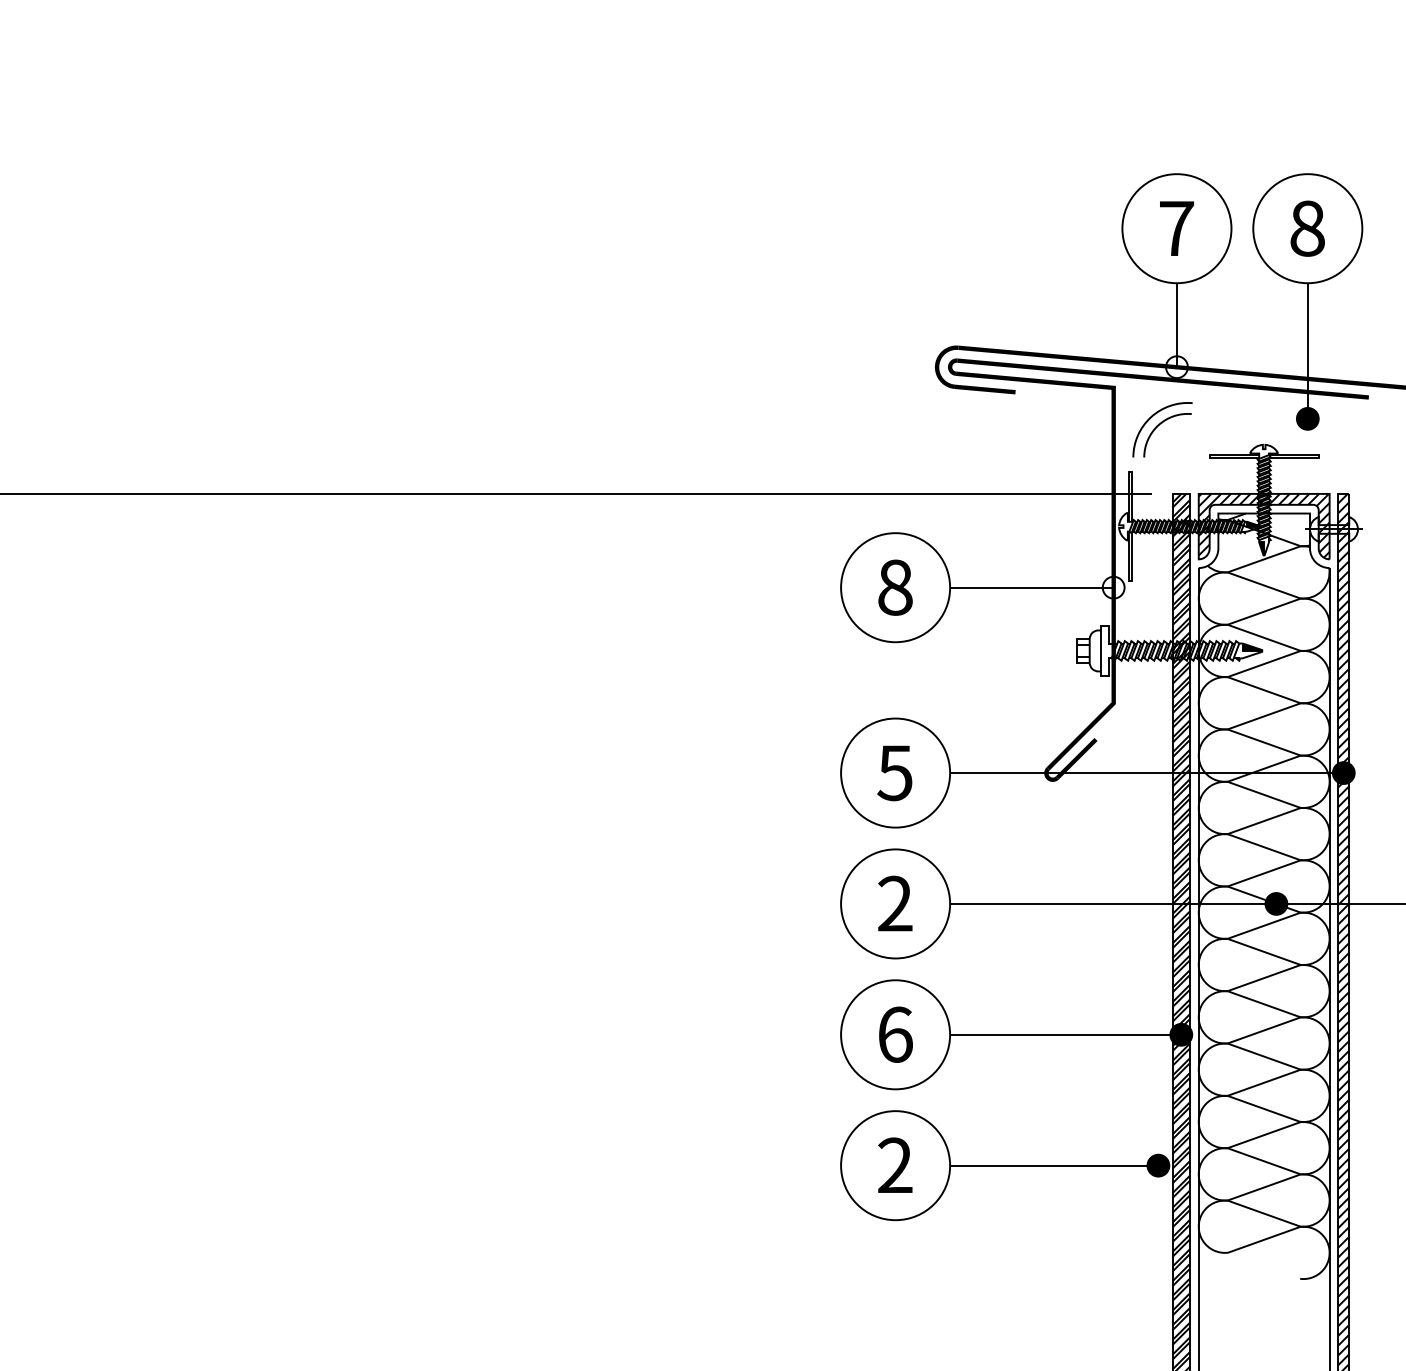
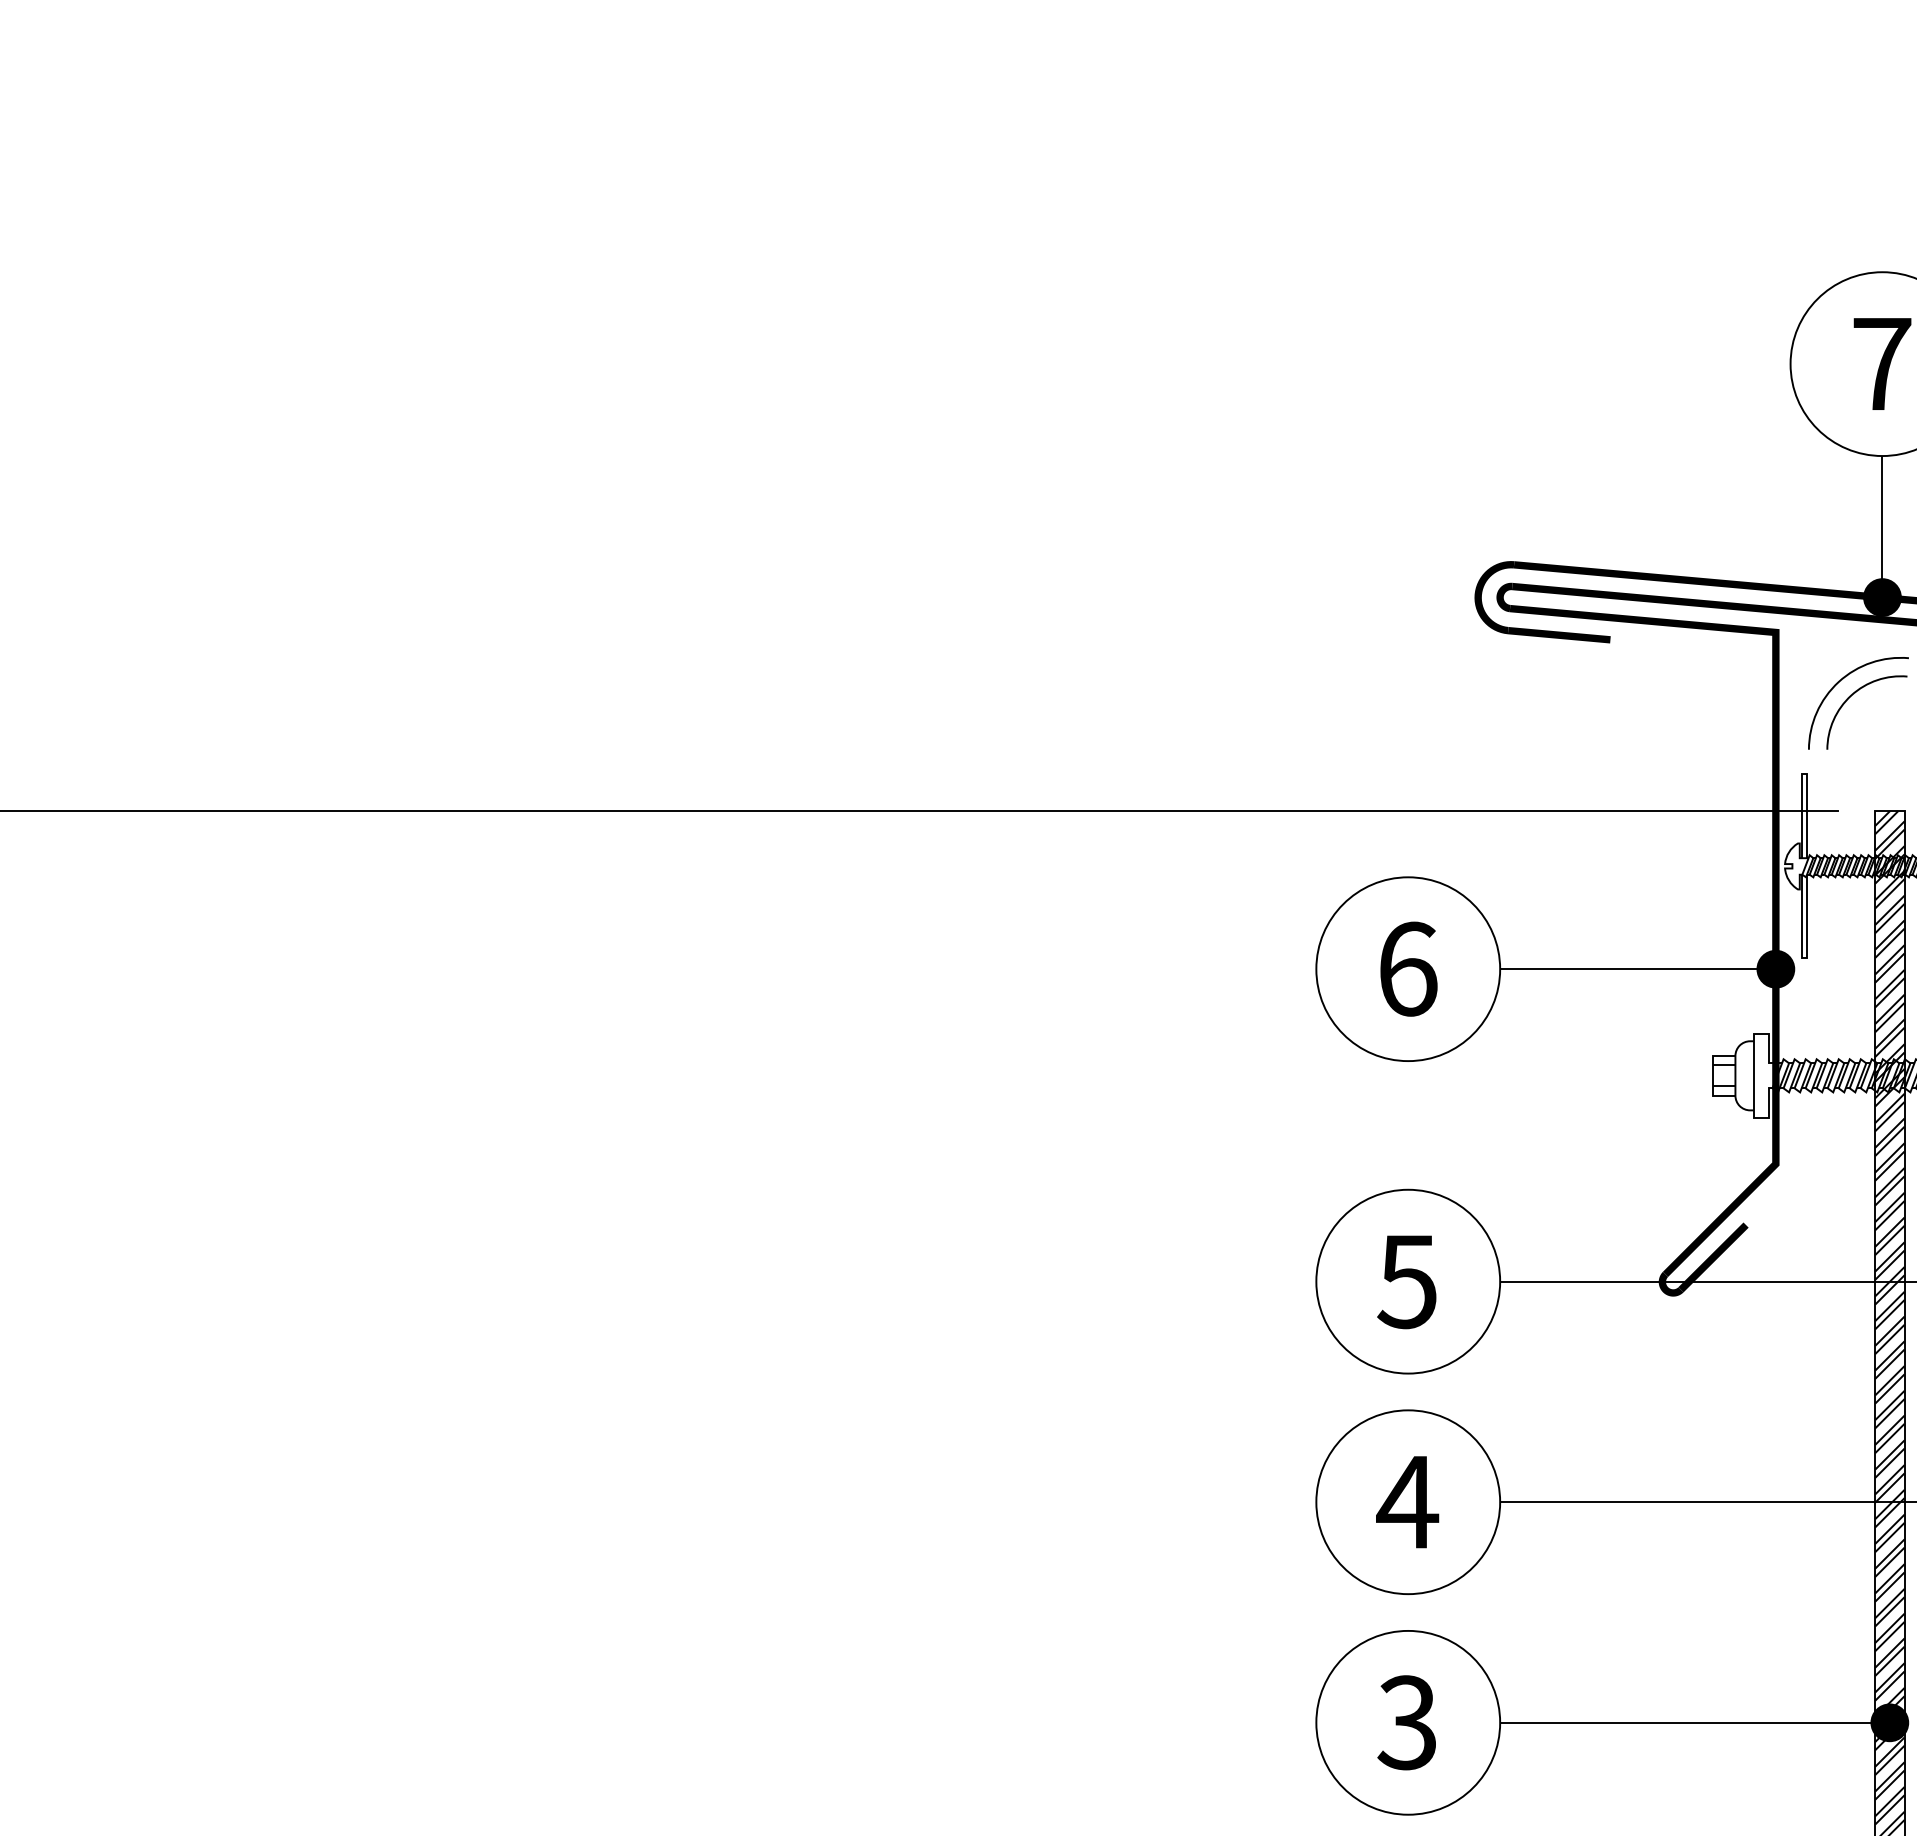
fill: (1176, 367) -> (1881, 598), added
text: (895, 587) -> (1408, 968), 8 -> 6
fill: (1113, 587) -> (1775, 968), added
text: (894, 903) -> (1406, 1501), 2 -> 4
text: (894, 1034) -> (1406, 1722), 6 -> 3

